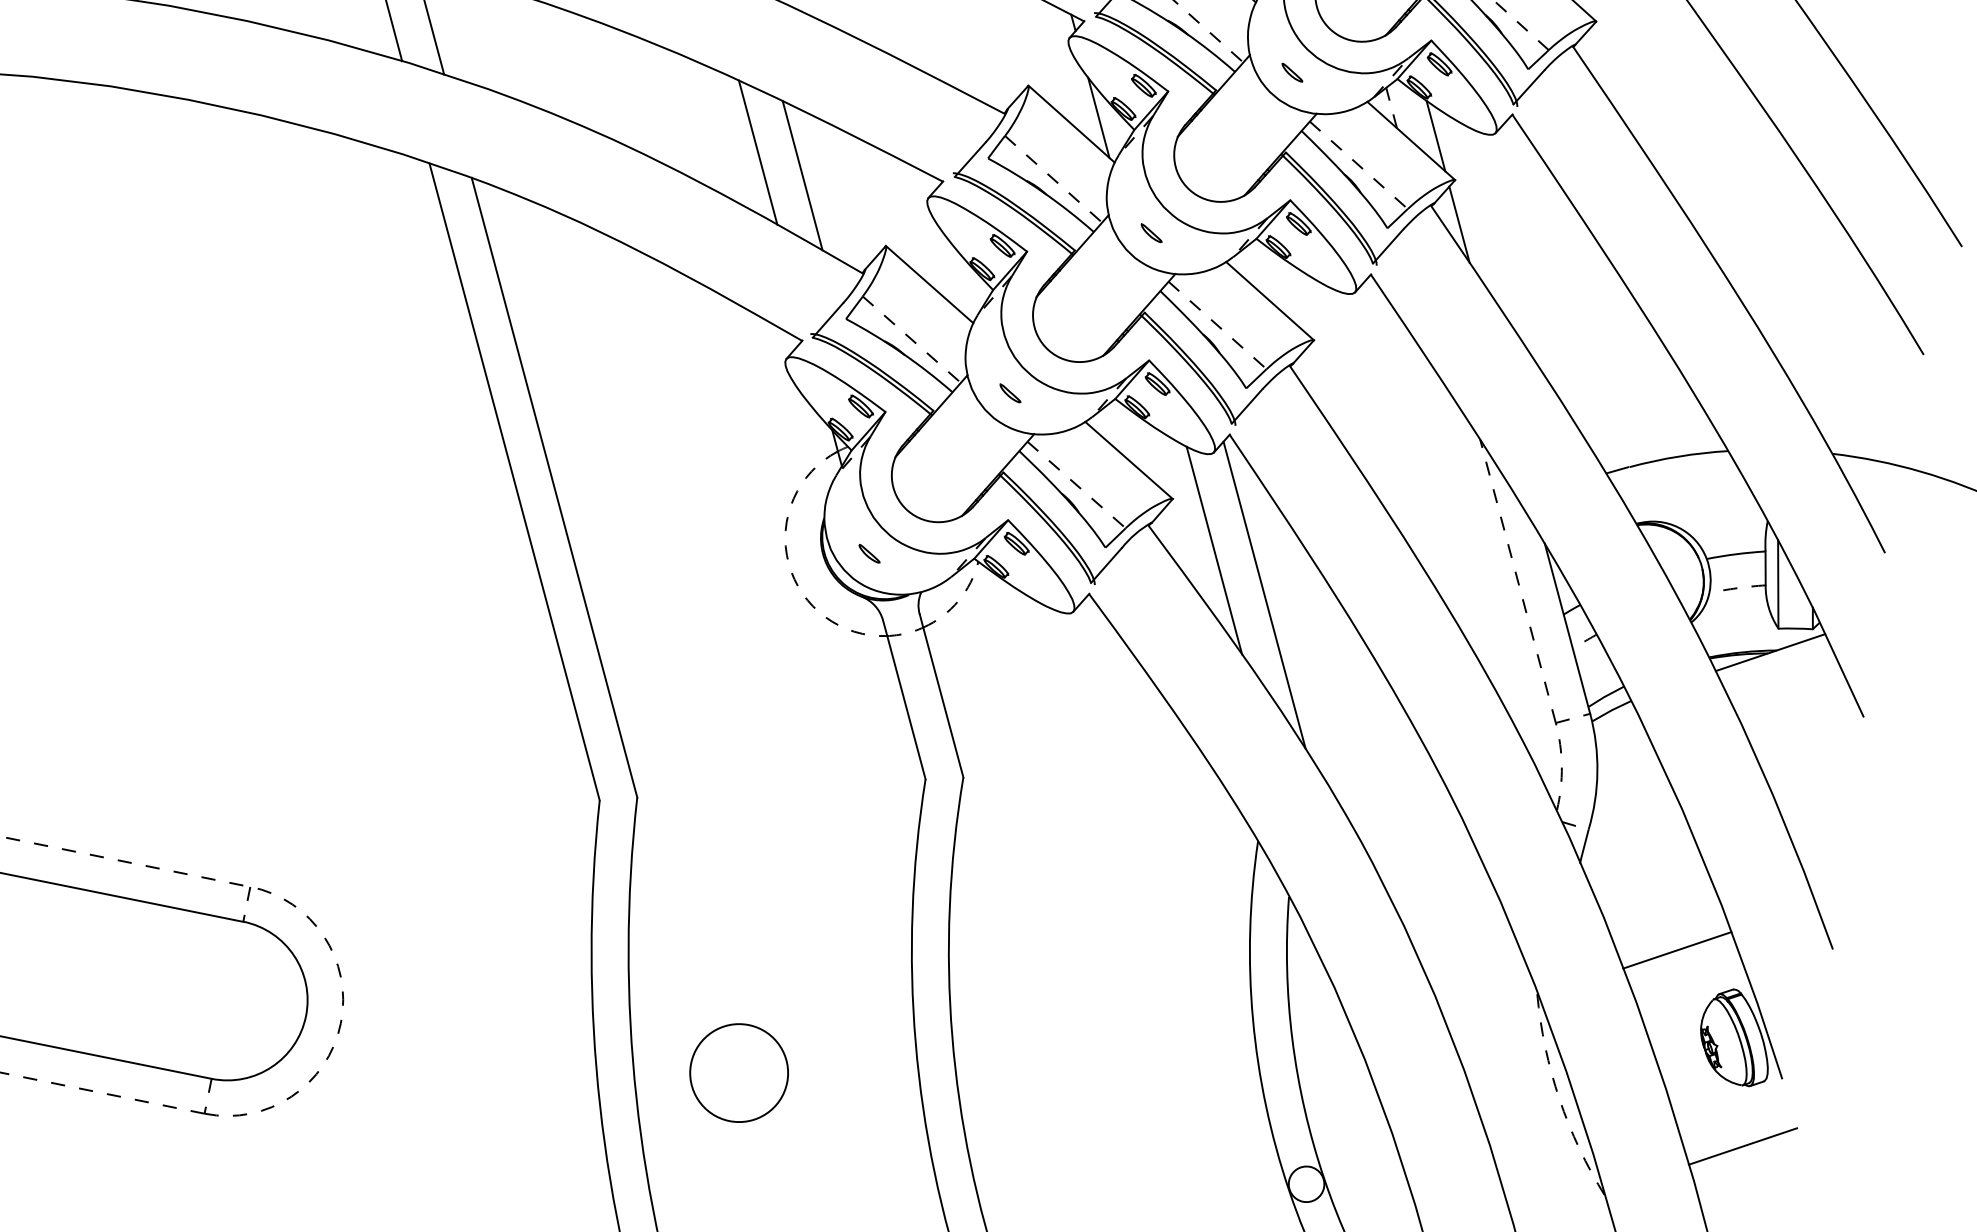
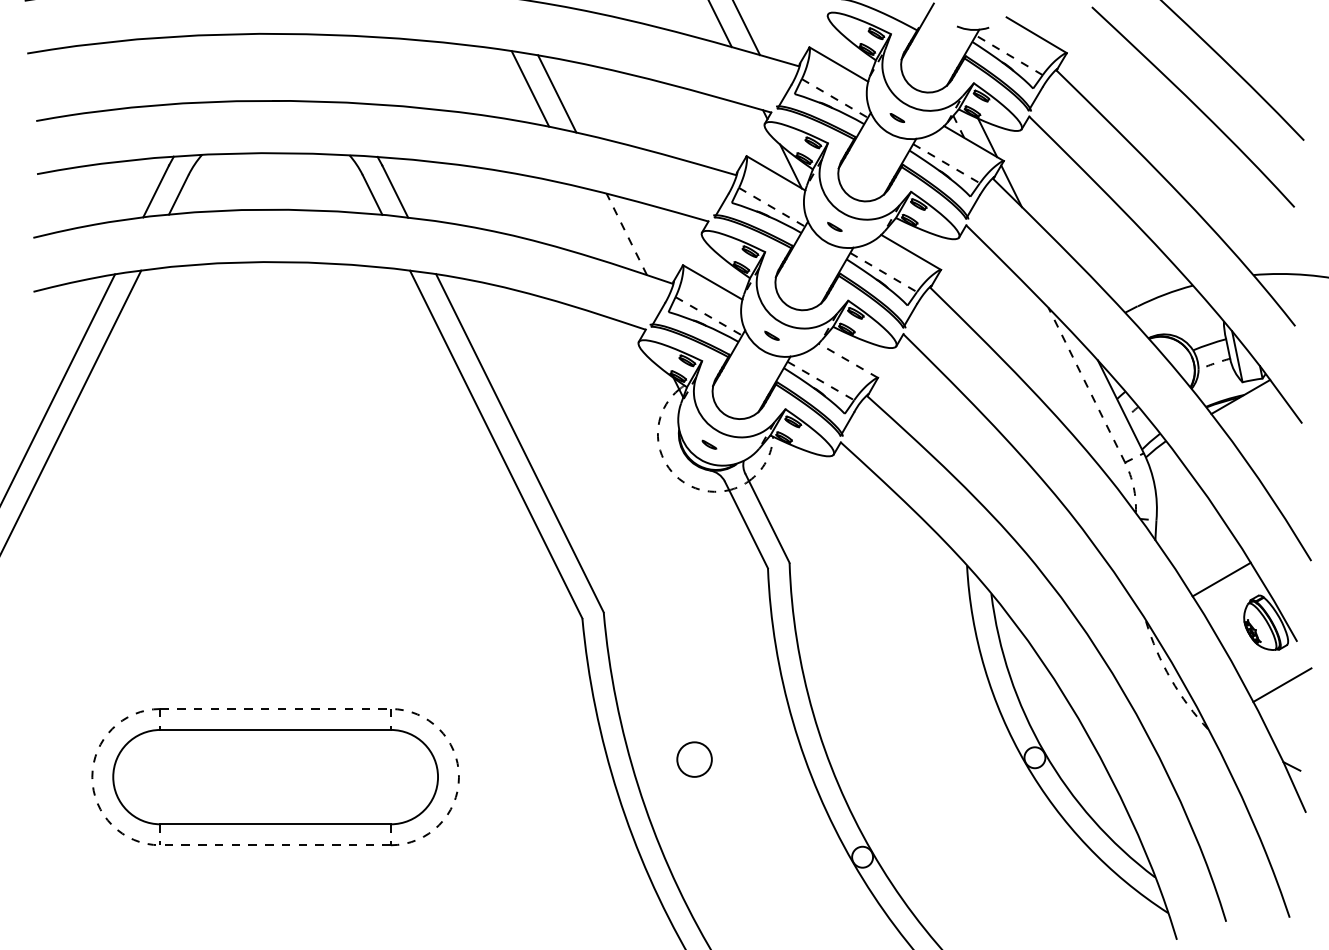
line: (756, 151) -> (597, 225), removed
line: (802, 174) -> (626, 233), solid -> dashed
line: (1127, 459) -> (847, 360), solid -> dashed
line: (1213, 549) -> (907, 402), removed
line: (1263, 594) -> (941, 422), removed
circle: (739, 1072) -> (694, 759), size x0.6

